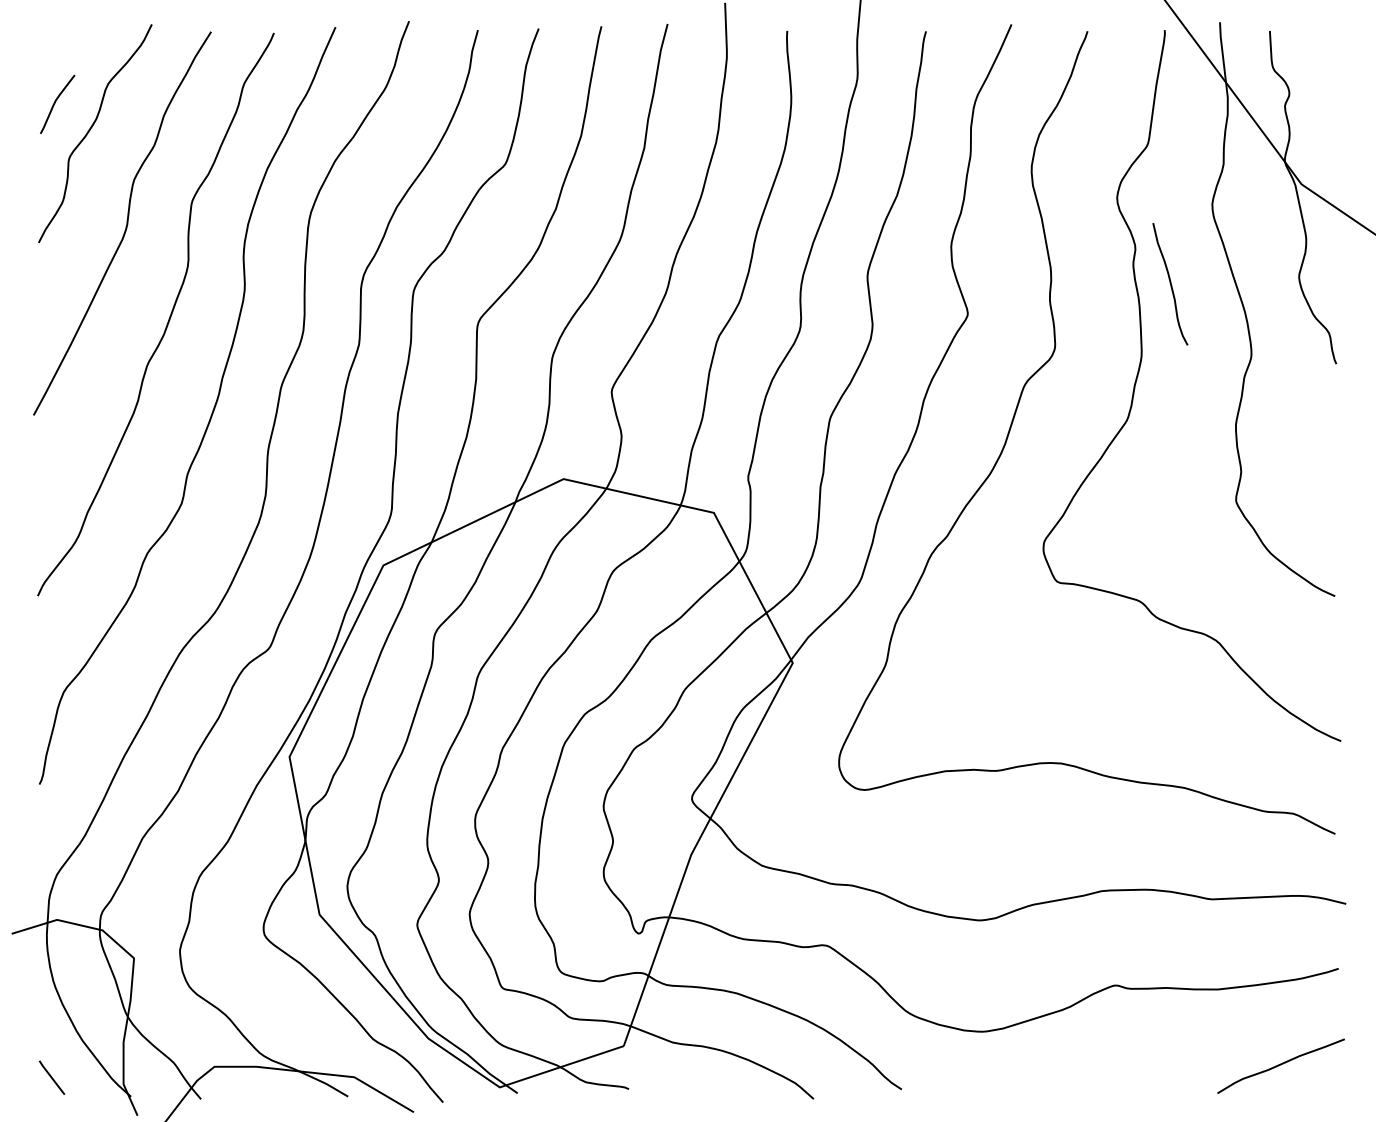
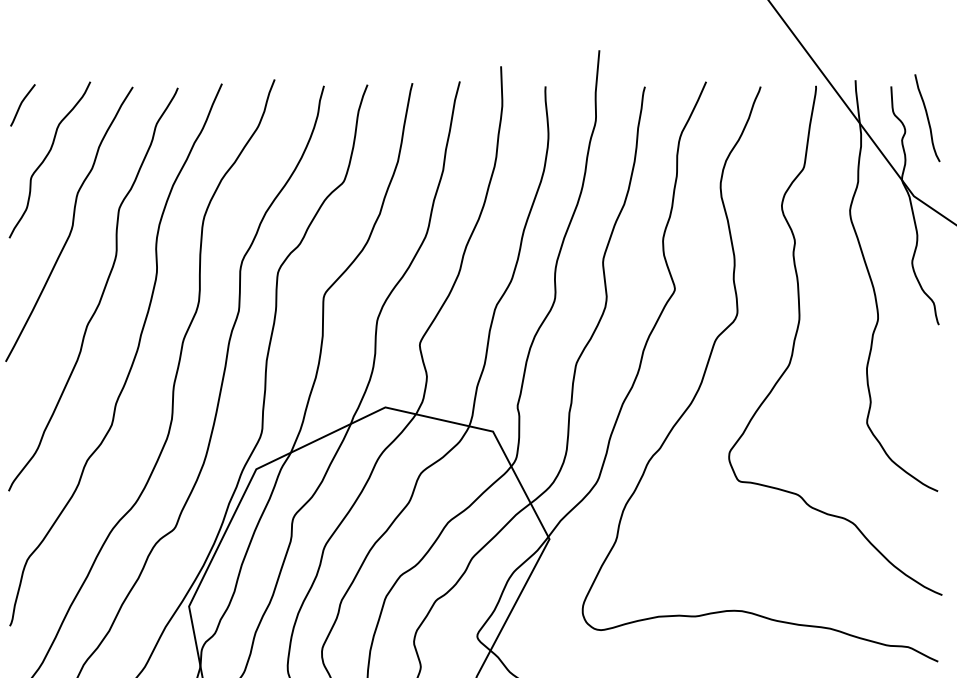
curve: (55, 103) -> (21, 104), moved
curve: (1170, 284) -> (927, 118), moved

